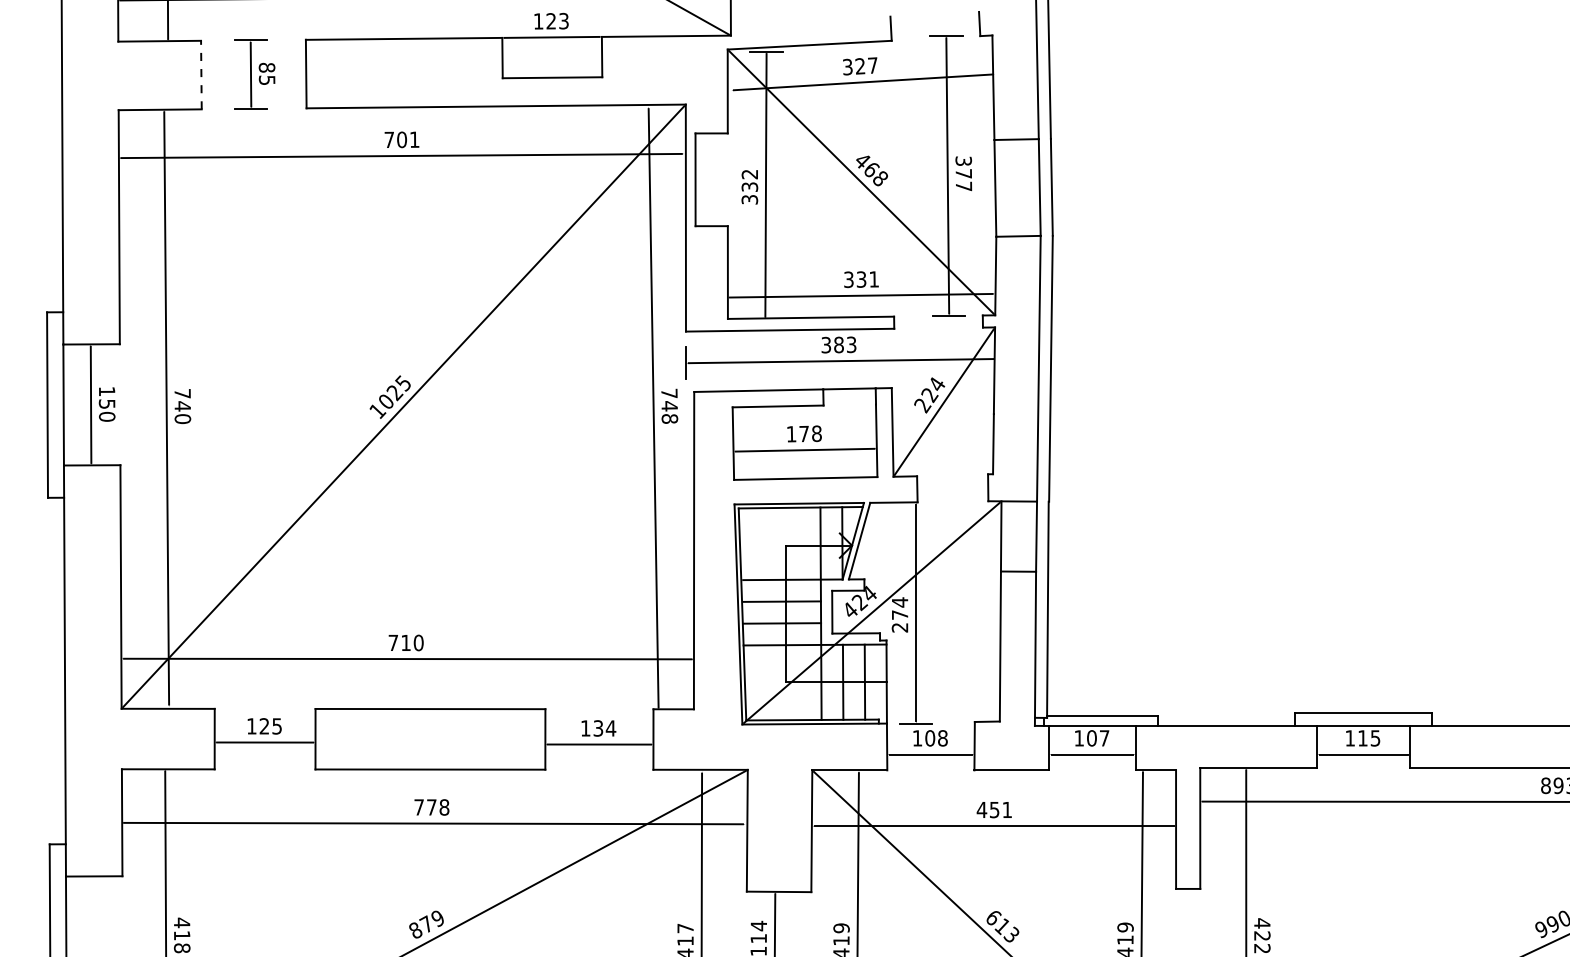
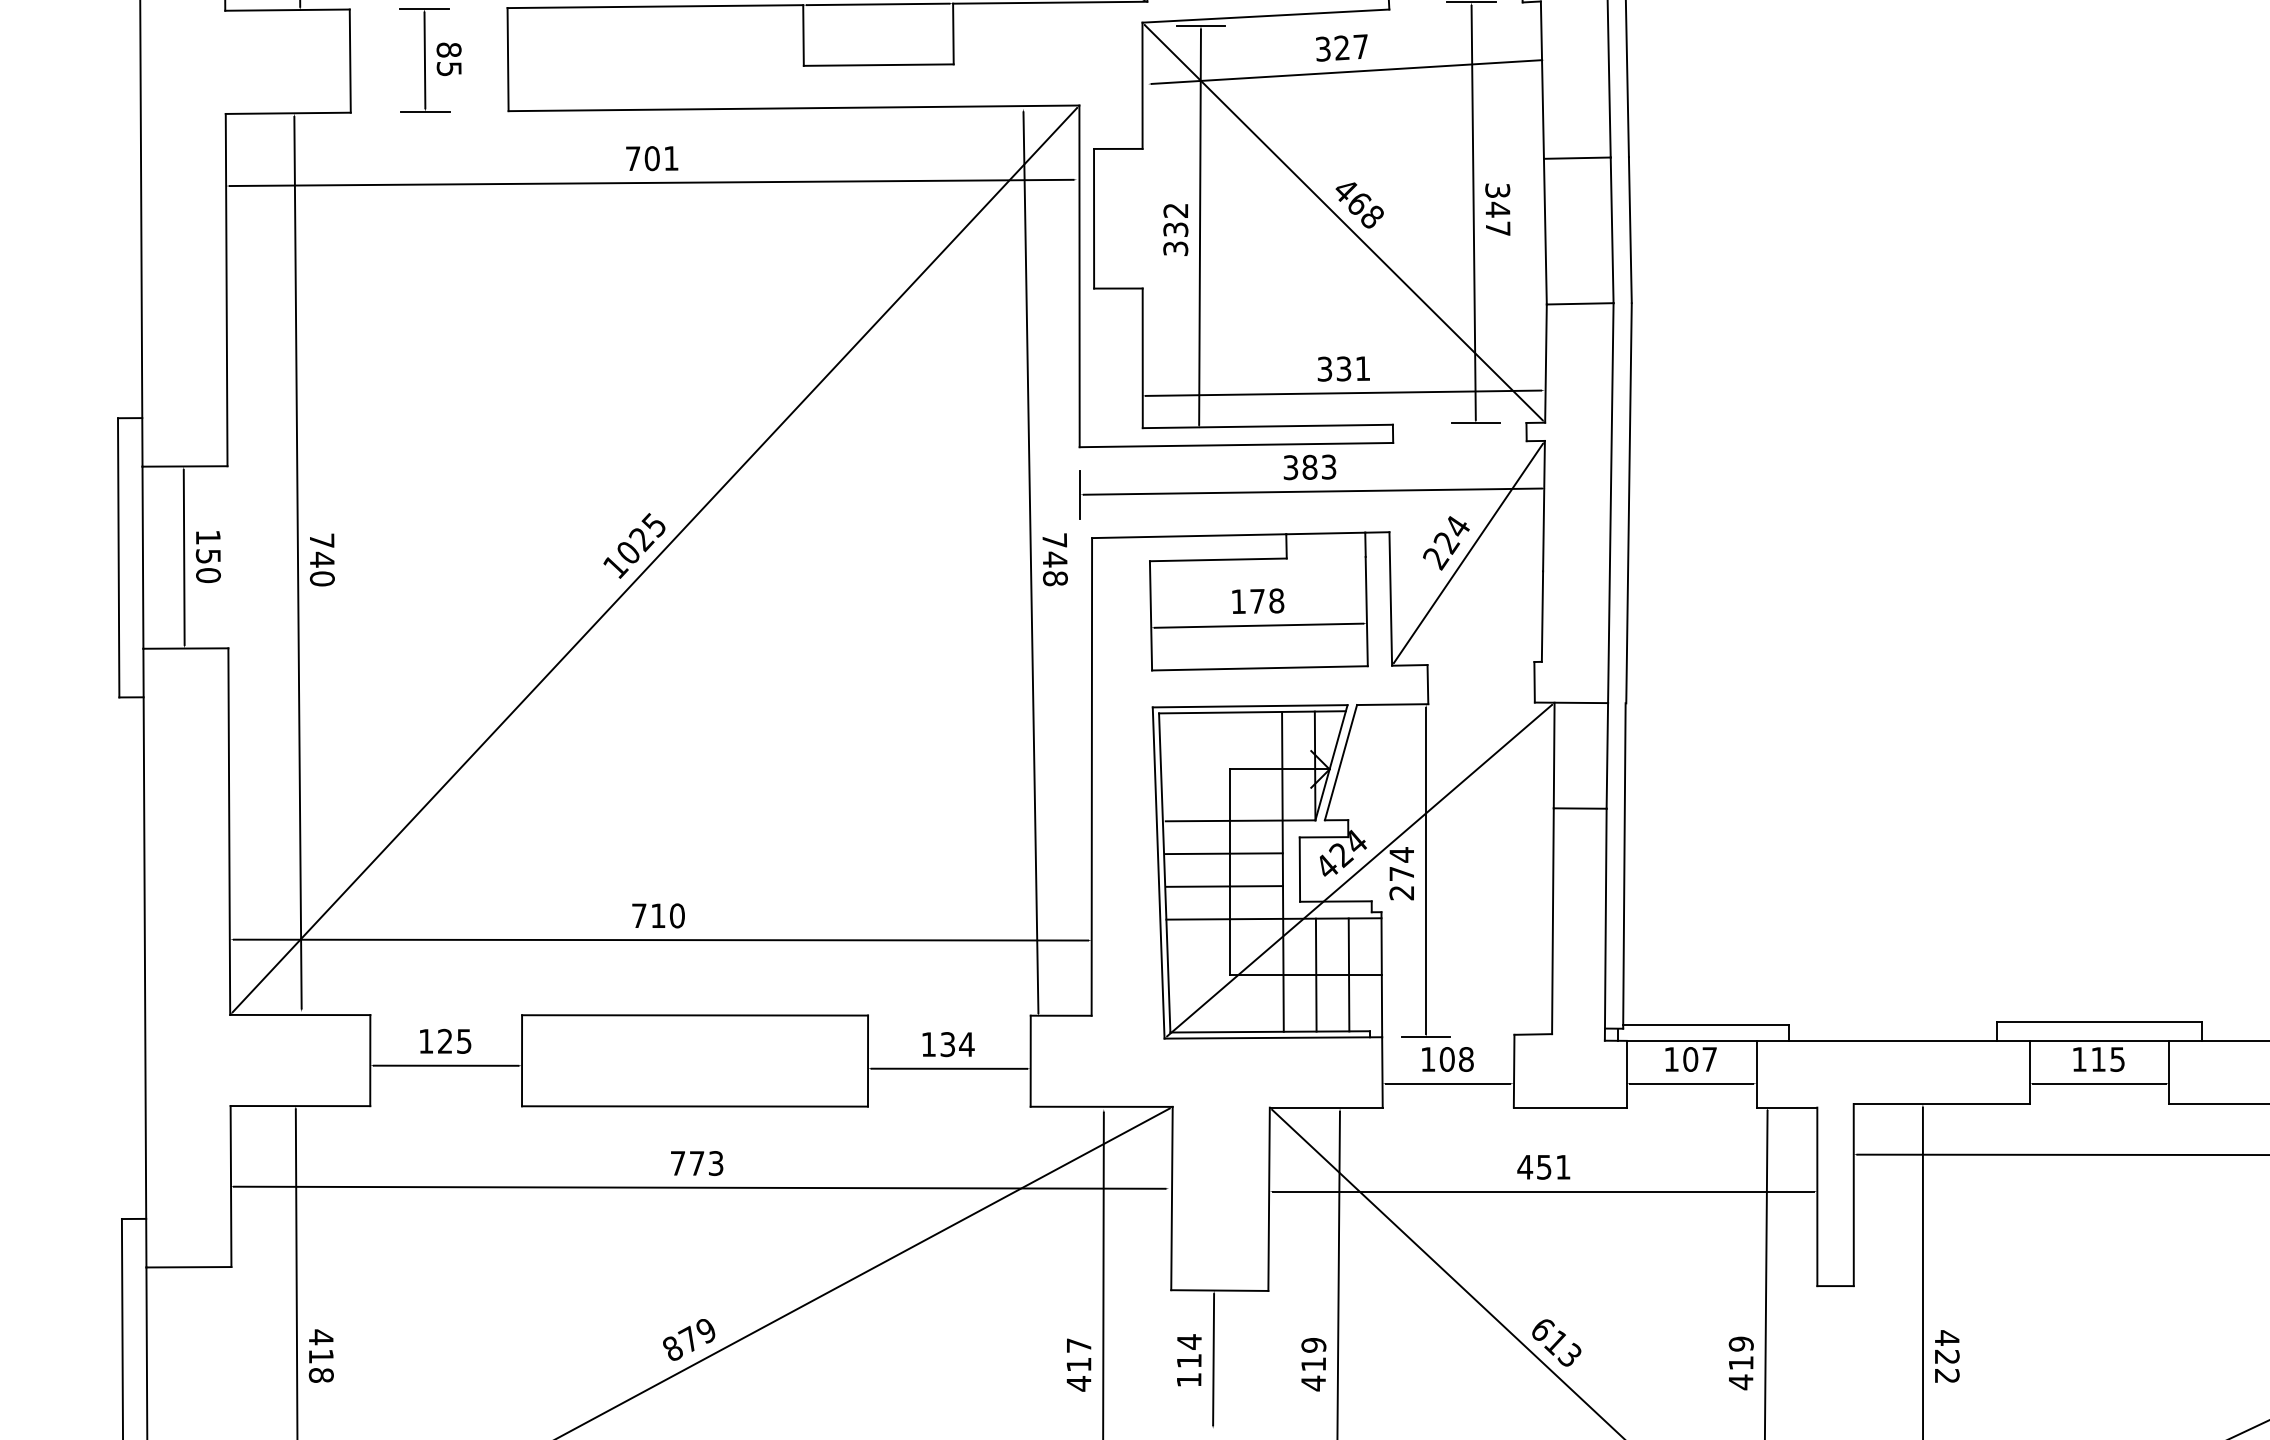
line: (201, 74) -> (350, 60), dashed -> solid
text: (963, 173) -> (1497, 209), 377 -> 347
text: (444, 807) -> (716, 1163), 778 -> 773

